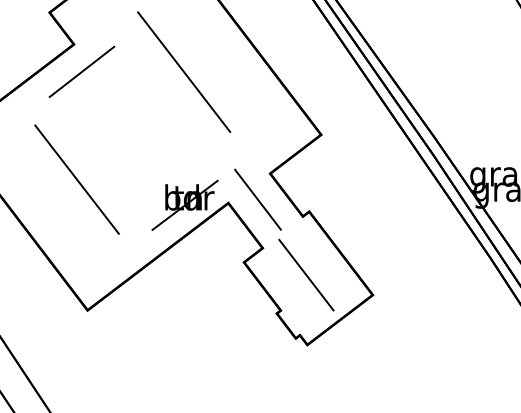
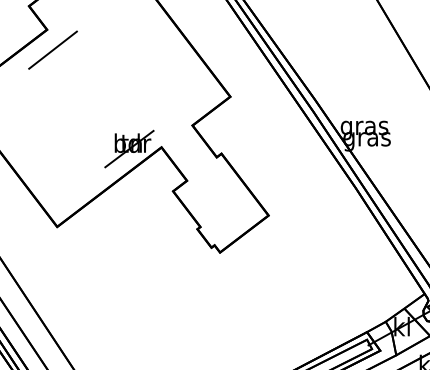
line: (183, 72) -> (128, 50), removed
line: (77, 178) -> (49, 129), removed
line: (257, 199) -> (183, 144), removed
line: (306, 274) -> (219, 200), removed

